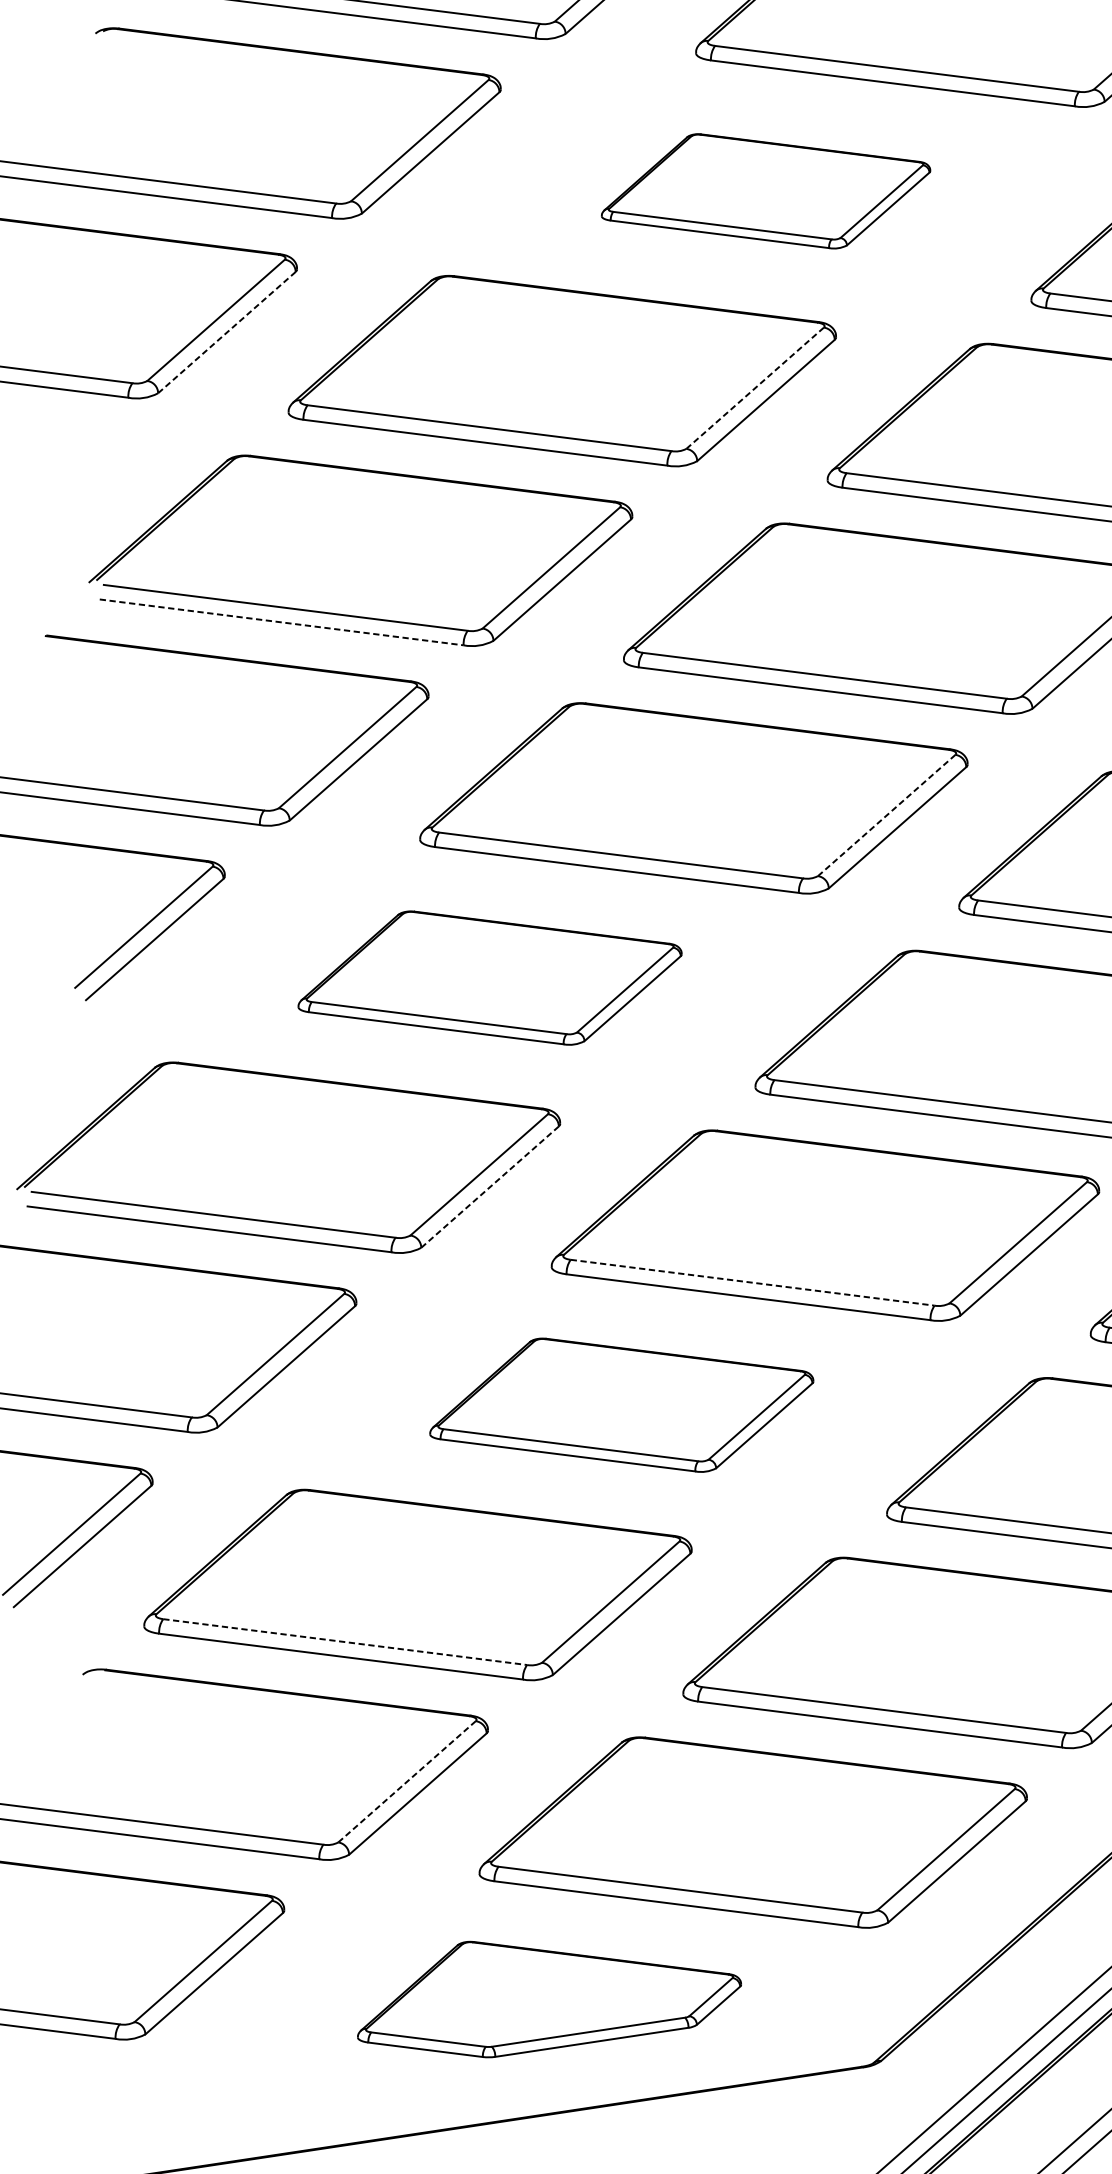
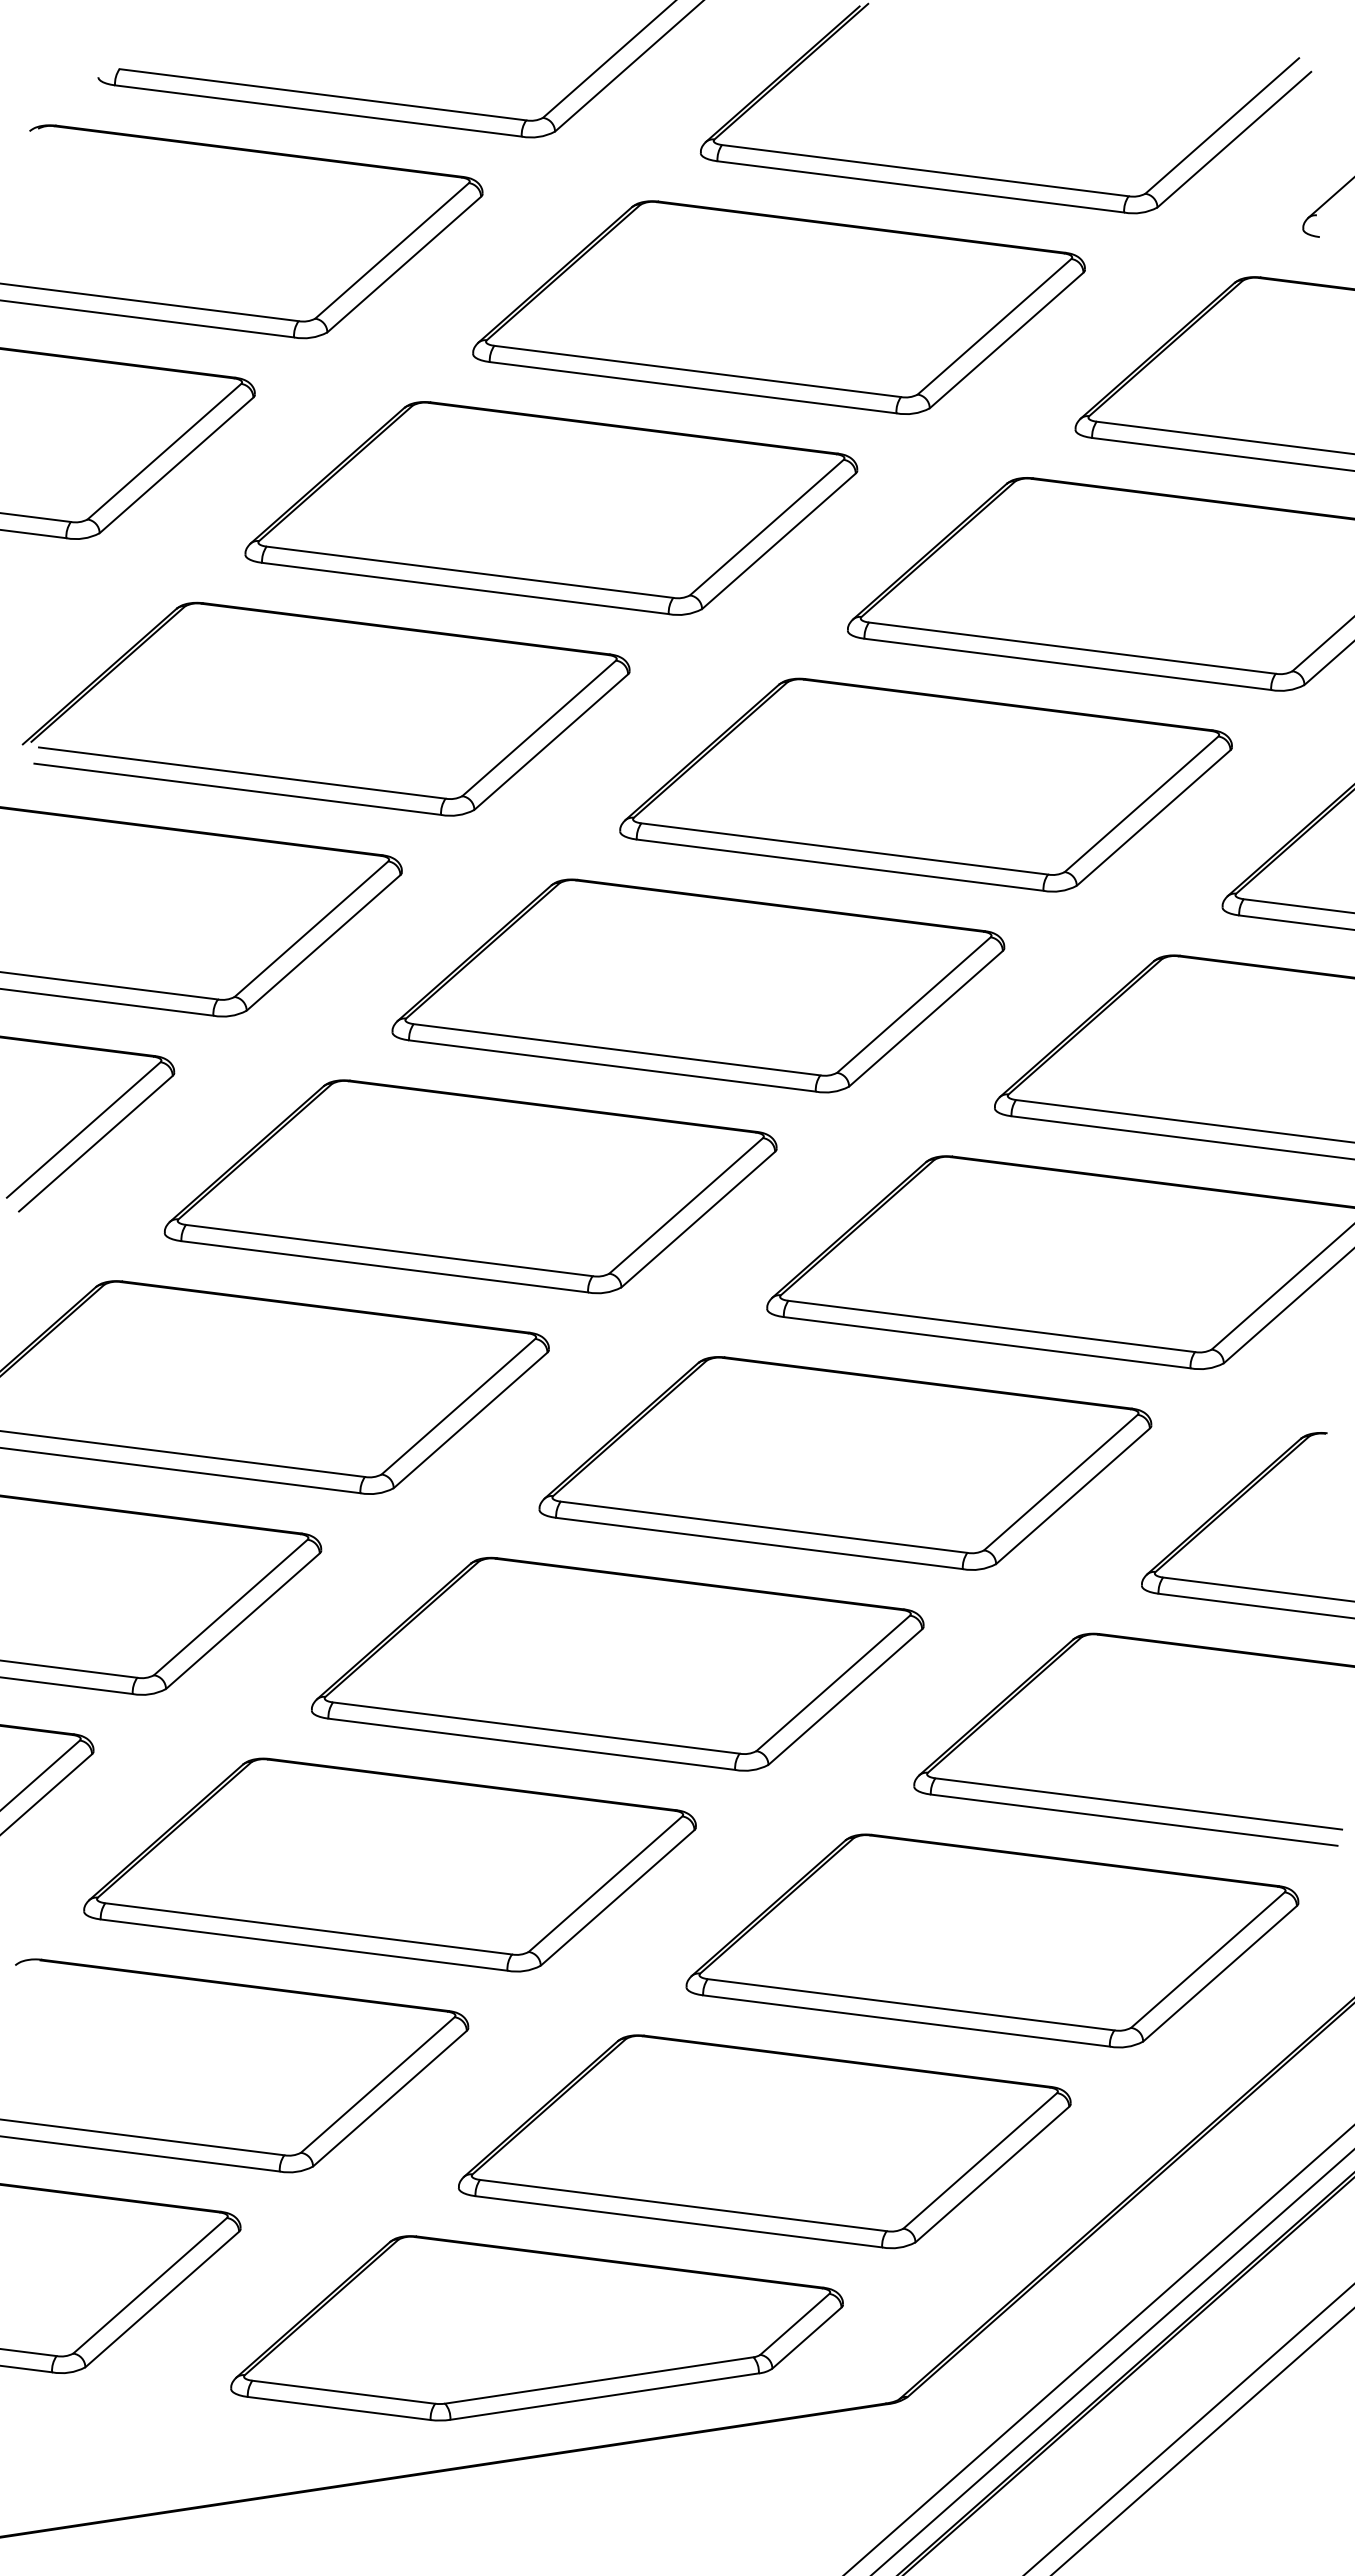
part: (765, 191) -> (778, 307), size x1.67
line: (226, 332) -> (176, 465), dashed -> solid
line: (755, 388) -> (767, 527), dashed -> solid
line: (281, 622) -> (237, 789), dashed -> solid
line: (887, 814) -> (914, 1004), dashed -> solid
part: (489, 977) -> (470, 1186), size x1.43
line: (489, 1187) -> (470, 1420), dashed -> solid
line: (753, 1282) -> (764, 1527), dashed -> solid
part: (621, 1404) -> (617, 1663), size x1.43
line: (345, 1641) -> (308, 1928), dashed -> solid
line: (407, 1781) -> (378, 2084), dashed -> solid
part: (549, 1999) -> (536, 2328), size x1.43

